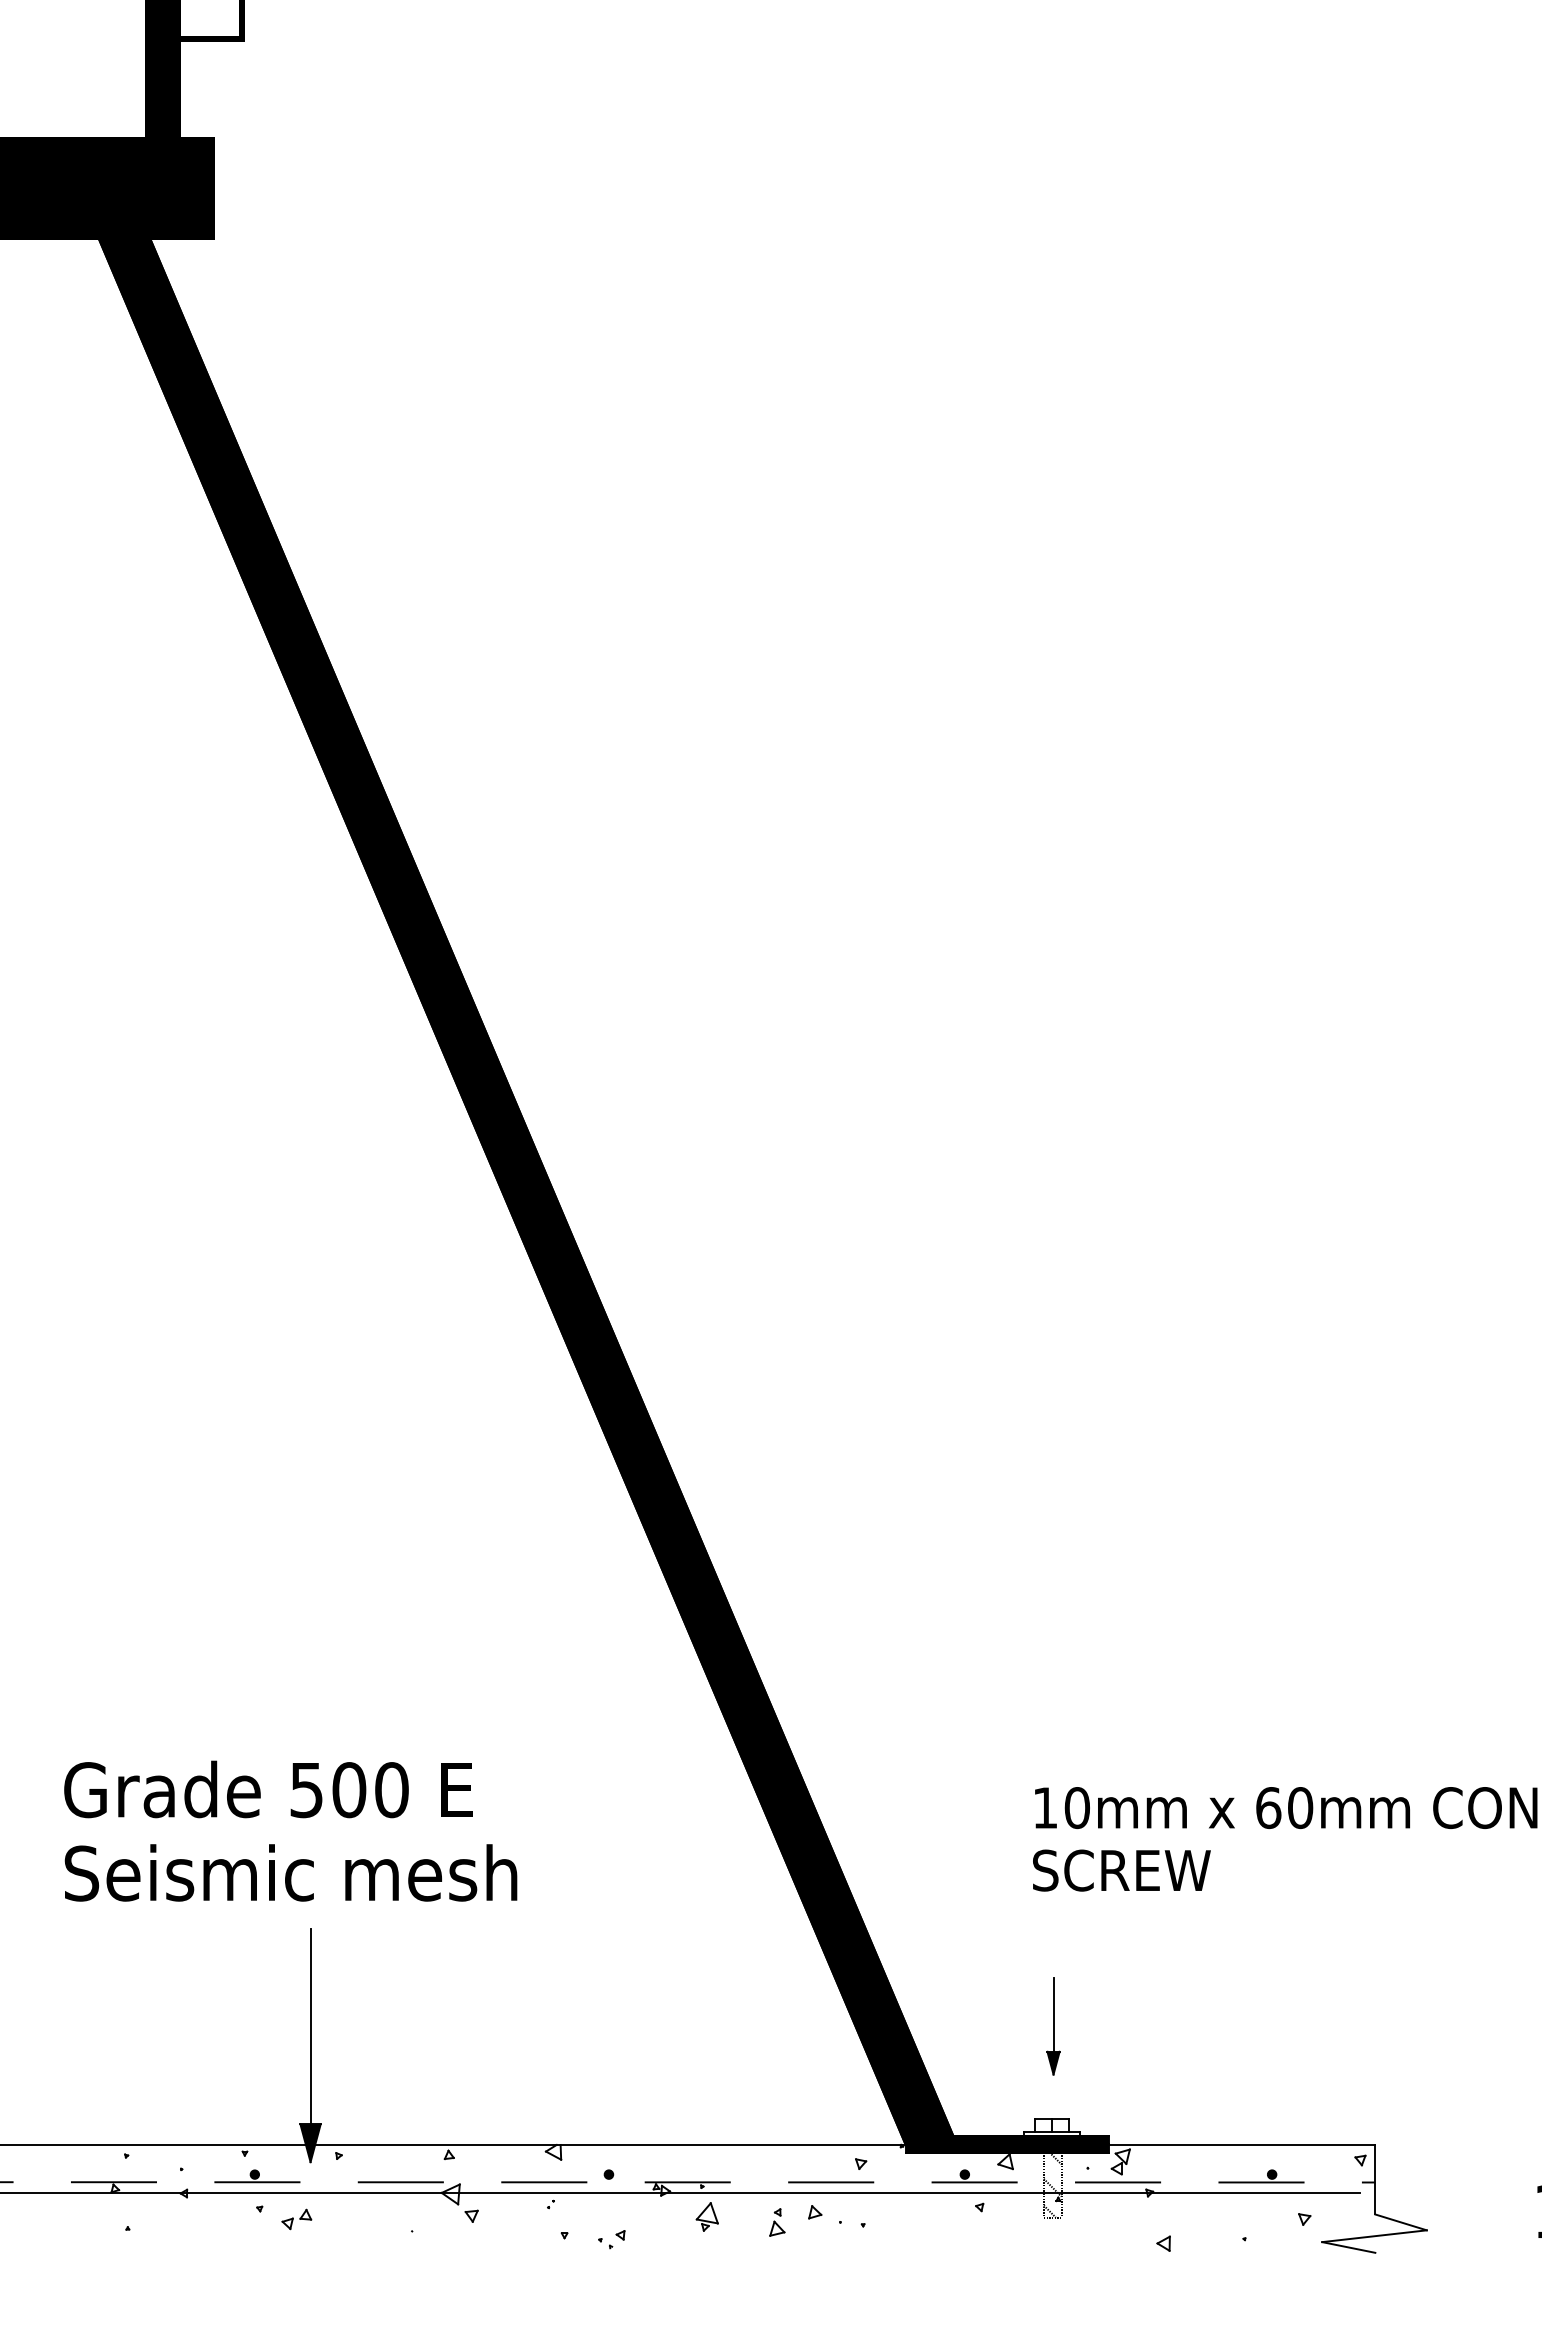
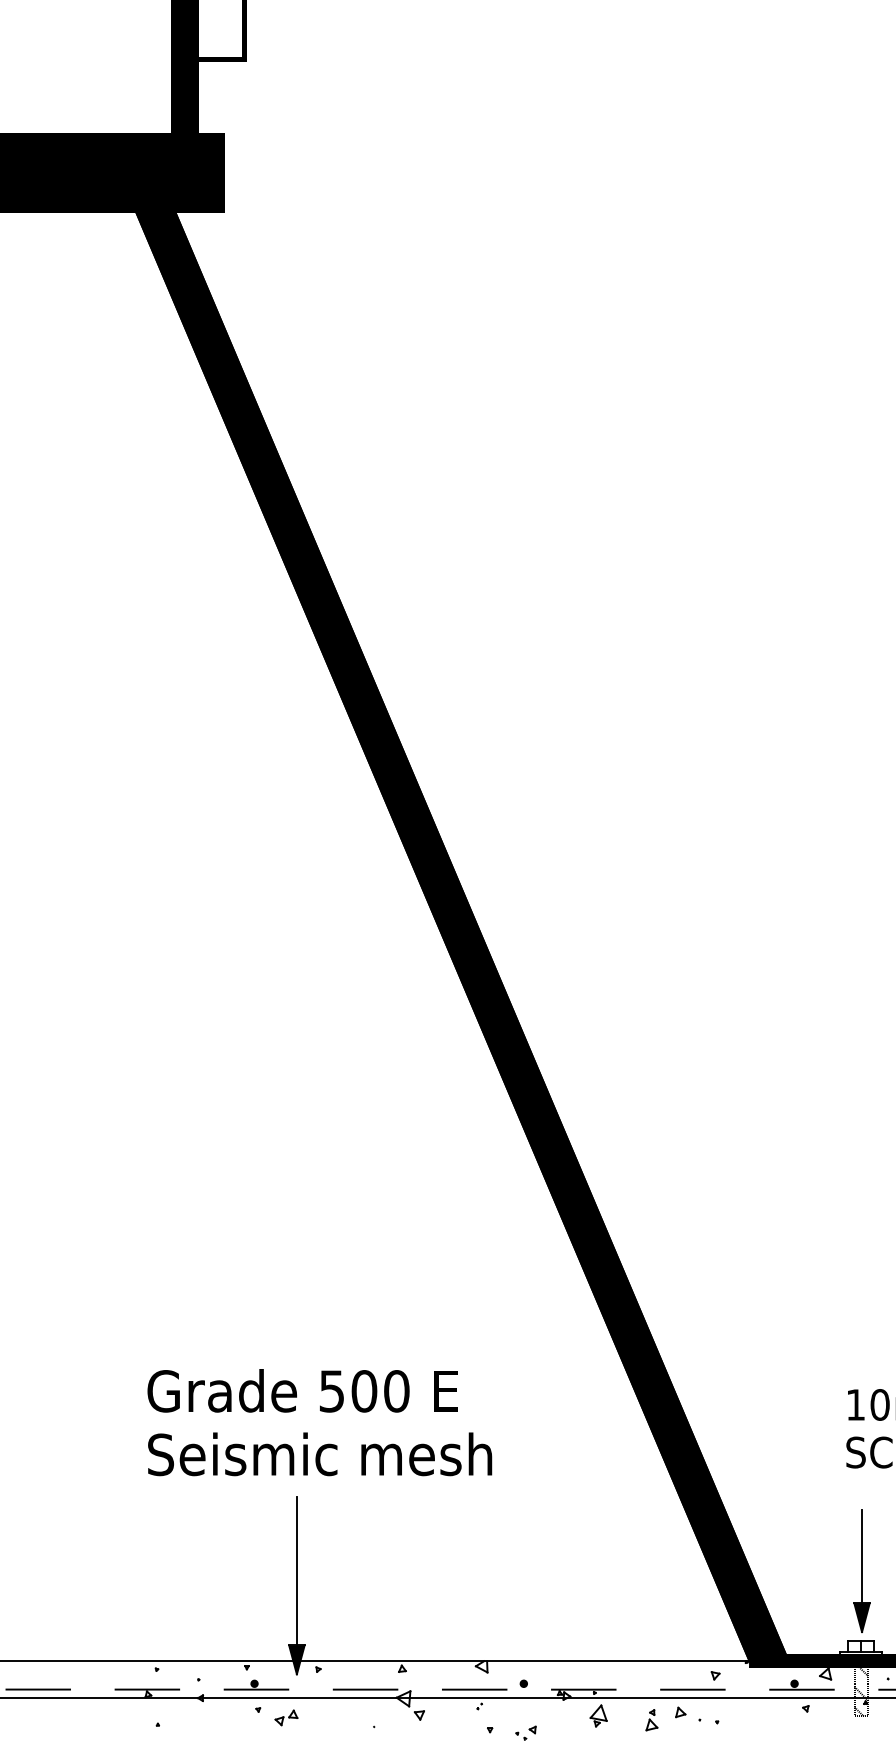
text: (290, 1830) -> (319, 1422), moved
part: (1053, 2026) -> (861, 1571), size x1.67

